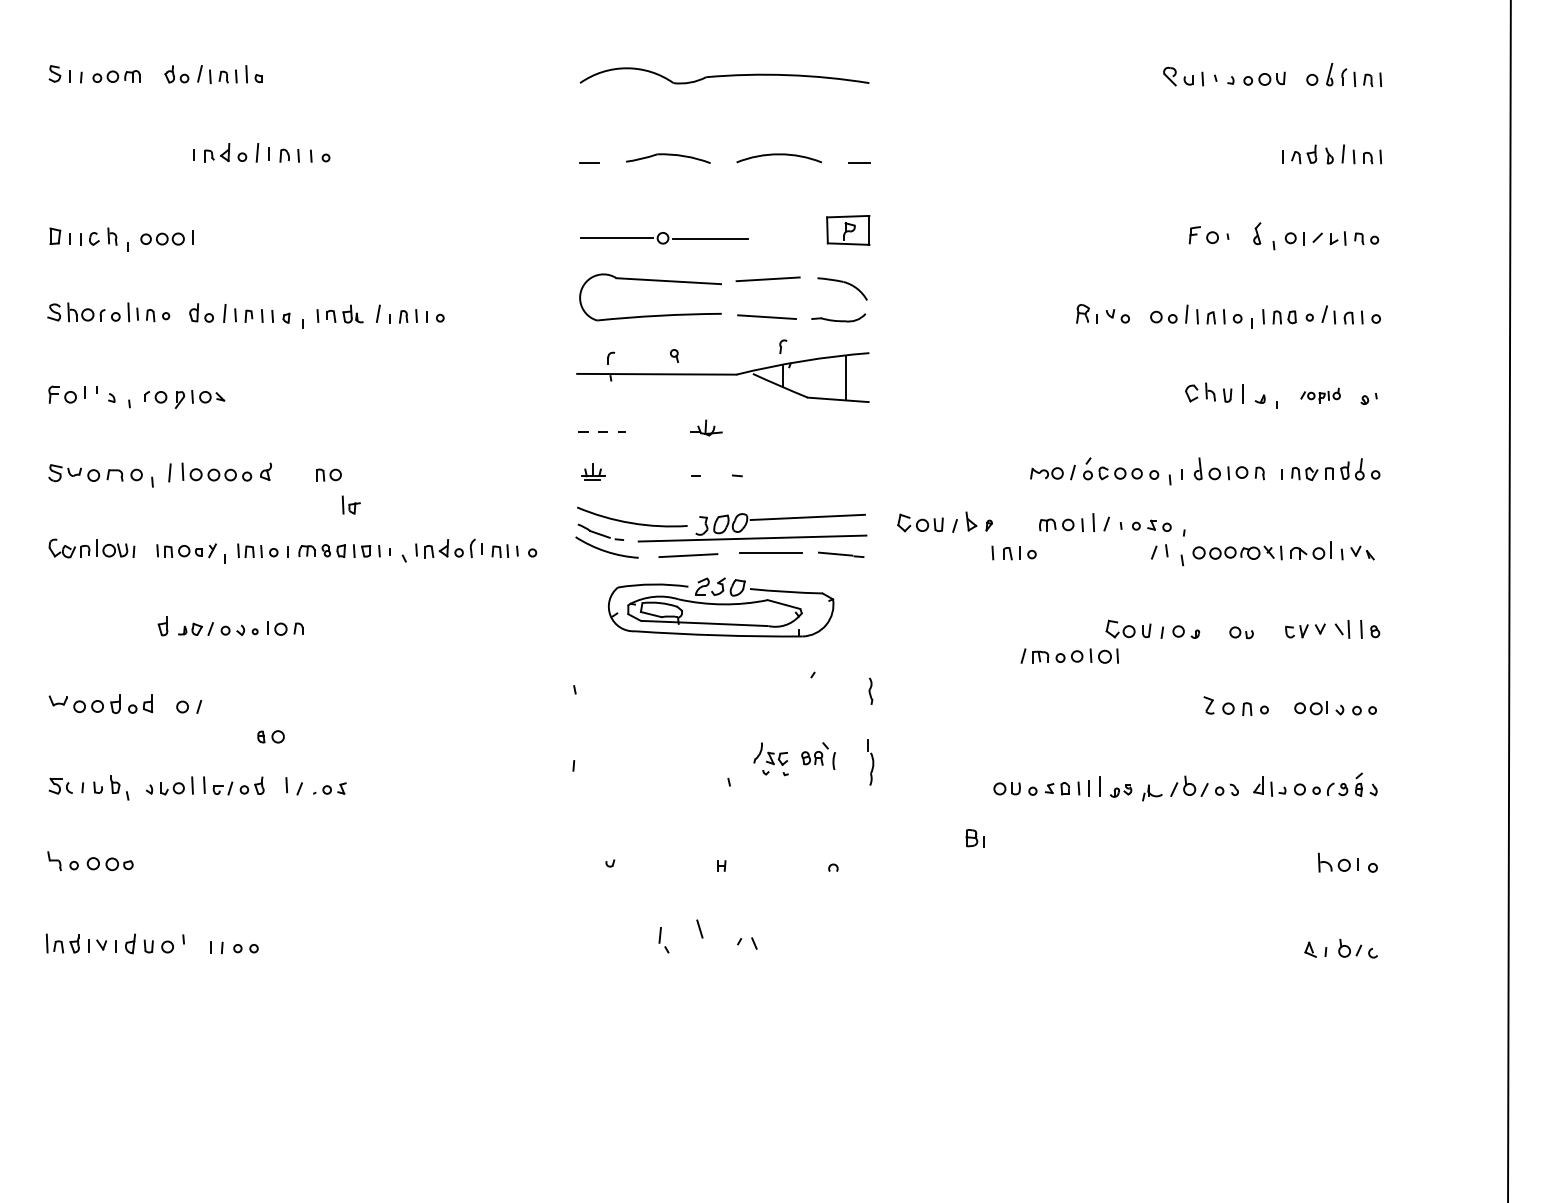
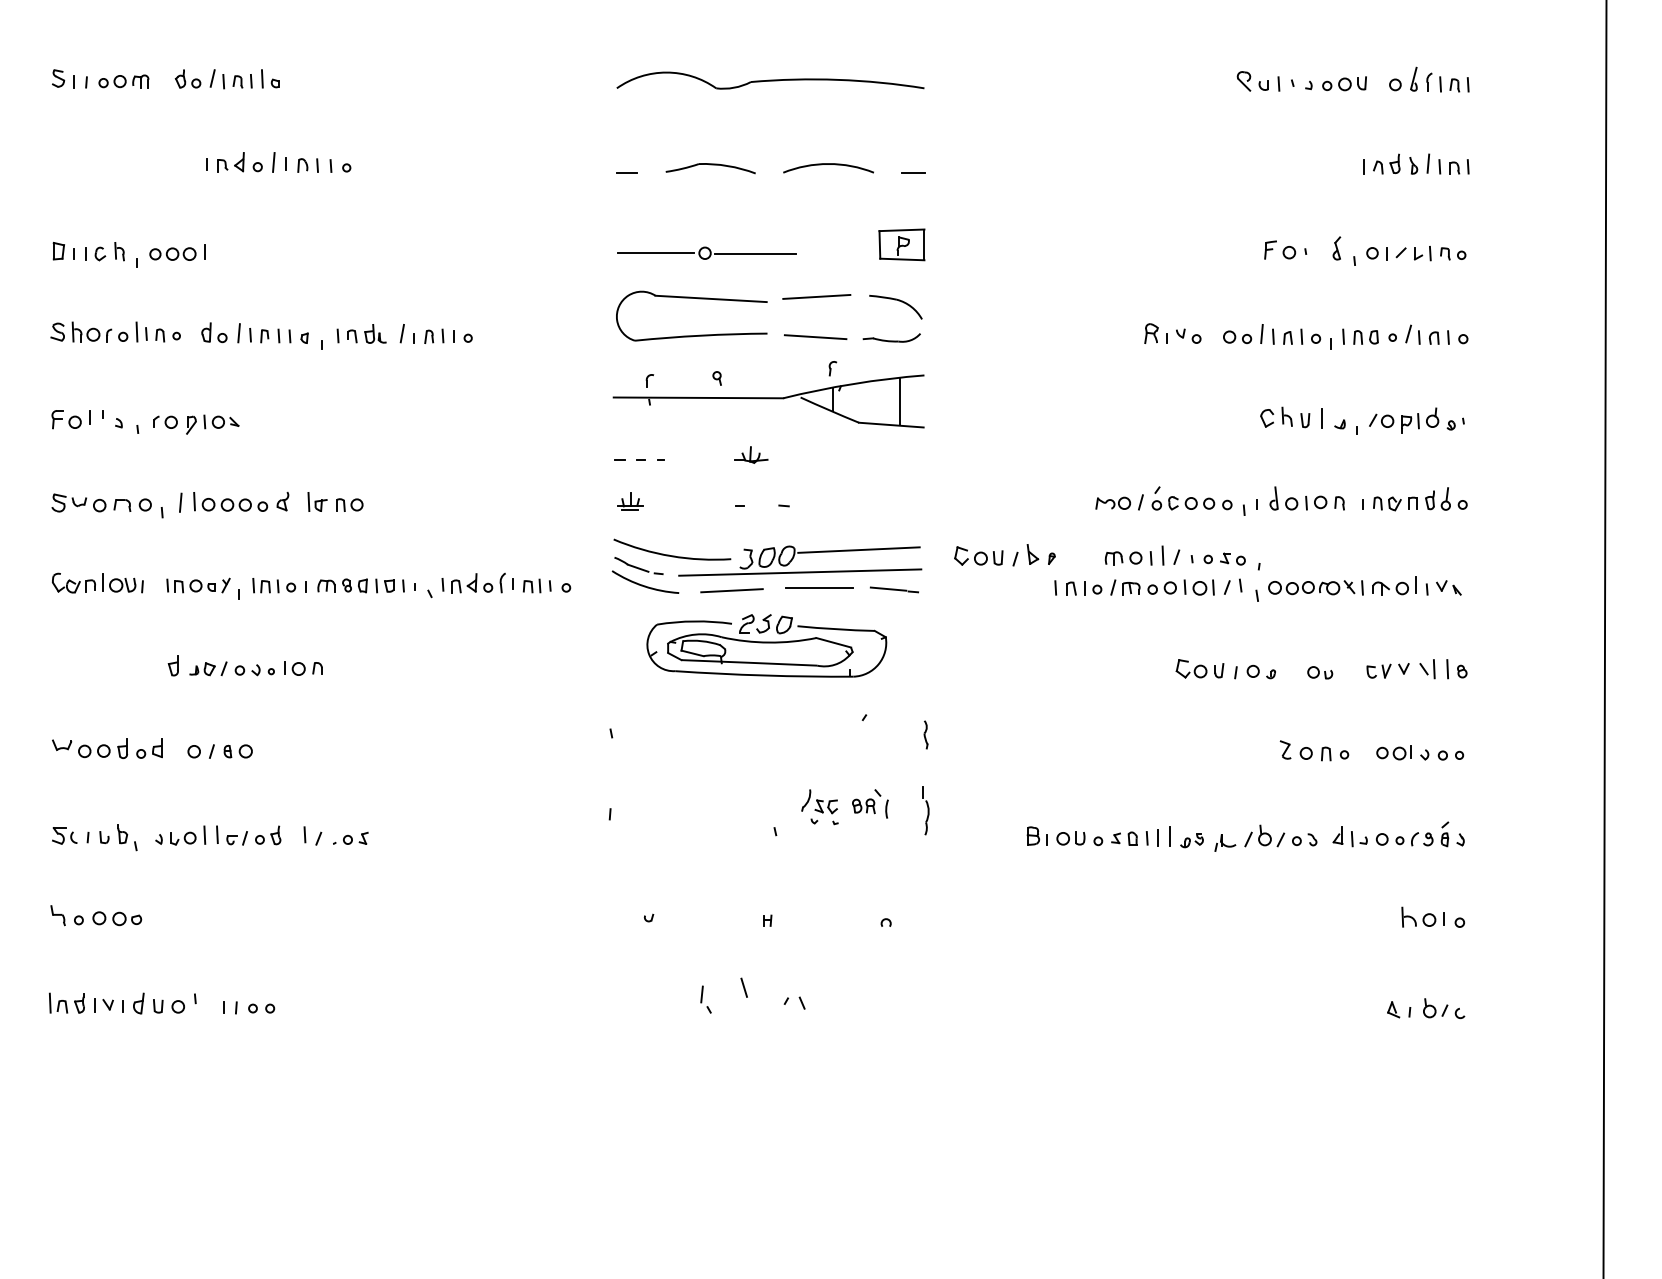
part: (1320, 395) -> (1404, 420), size x1.67
part: (351, 504) -> (317, 501), moved
part: (1069, 656) -> (1162, 587), moved
part: (270, 736) -> (237, 751), moved
part: (974, 837) -> (1036, 835), moved

